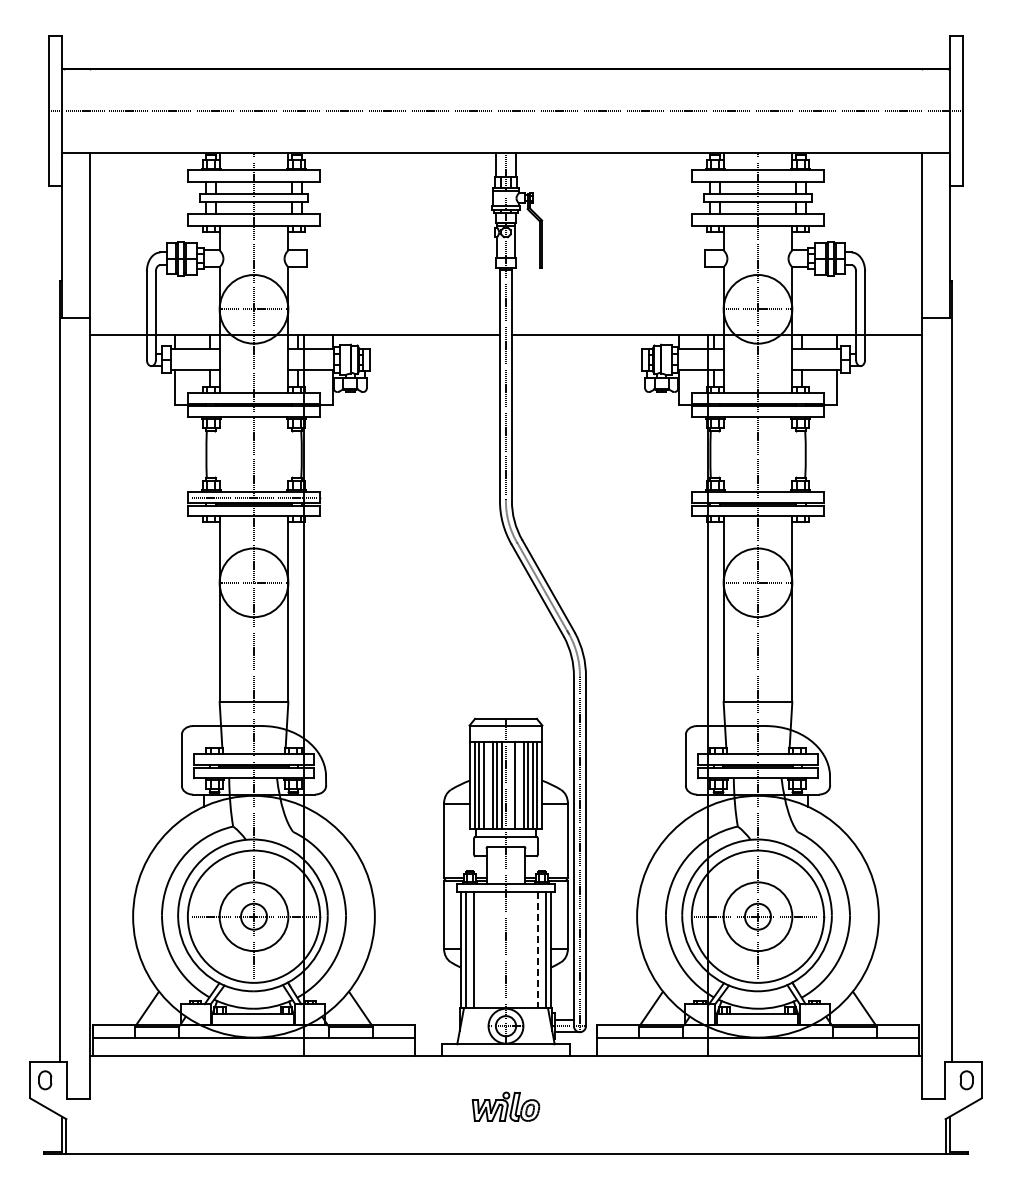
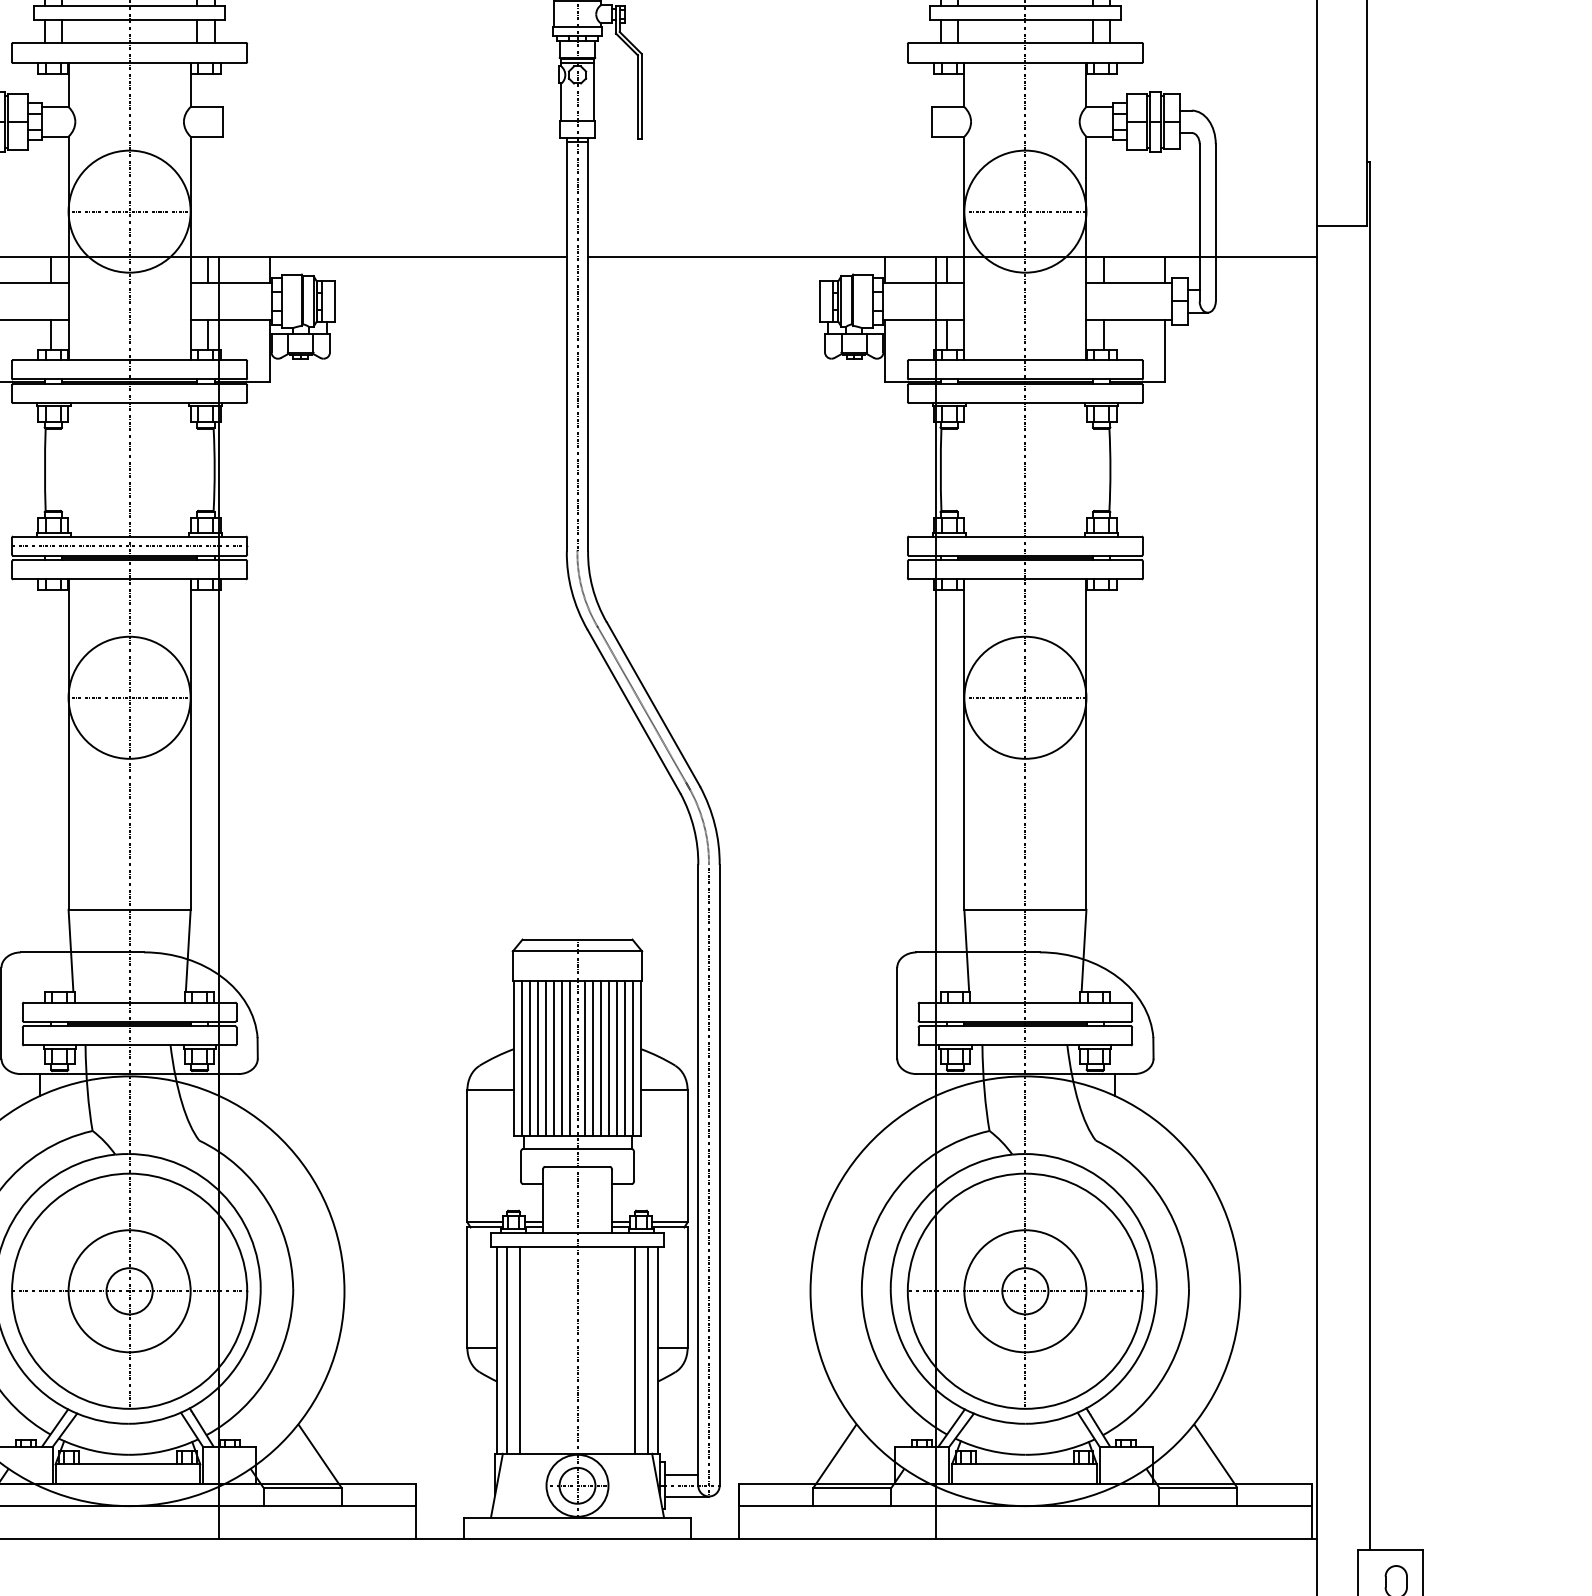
line: (488, 785) -> (546, 1057), added
line: (510, 785) -> (585, 1057), added
line: (519, 785) -> (601, 1057), added
line: (538, 950) -> (635, 1351), dashed -> solid

